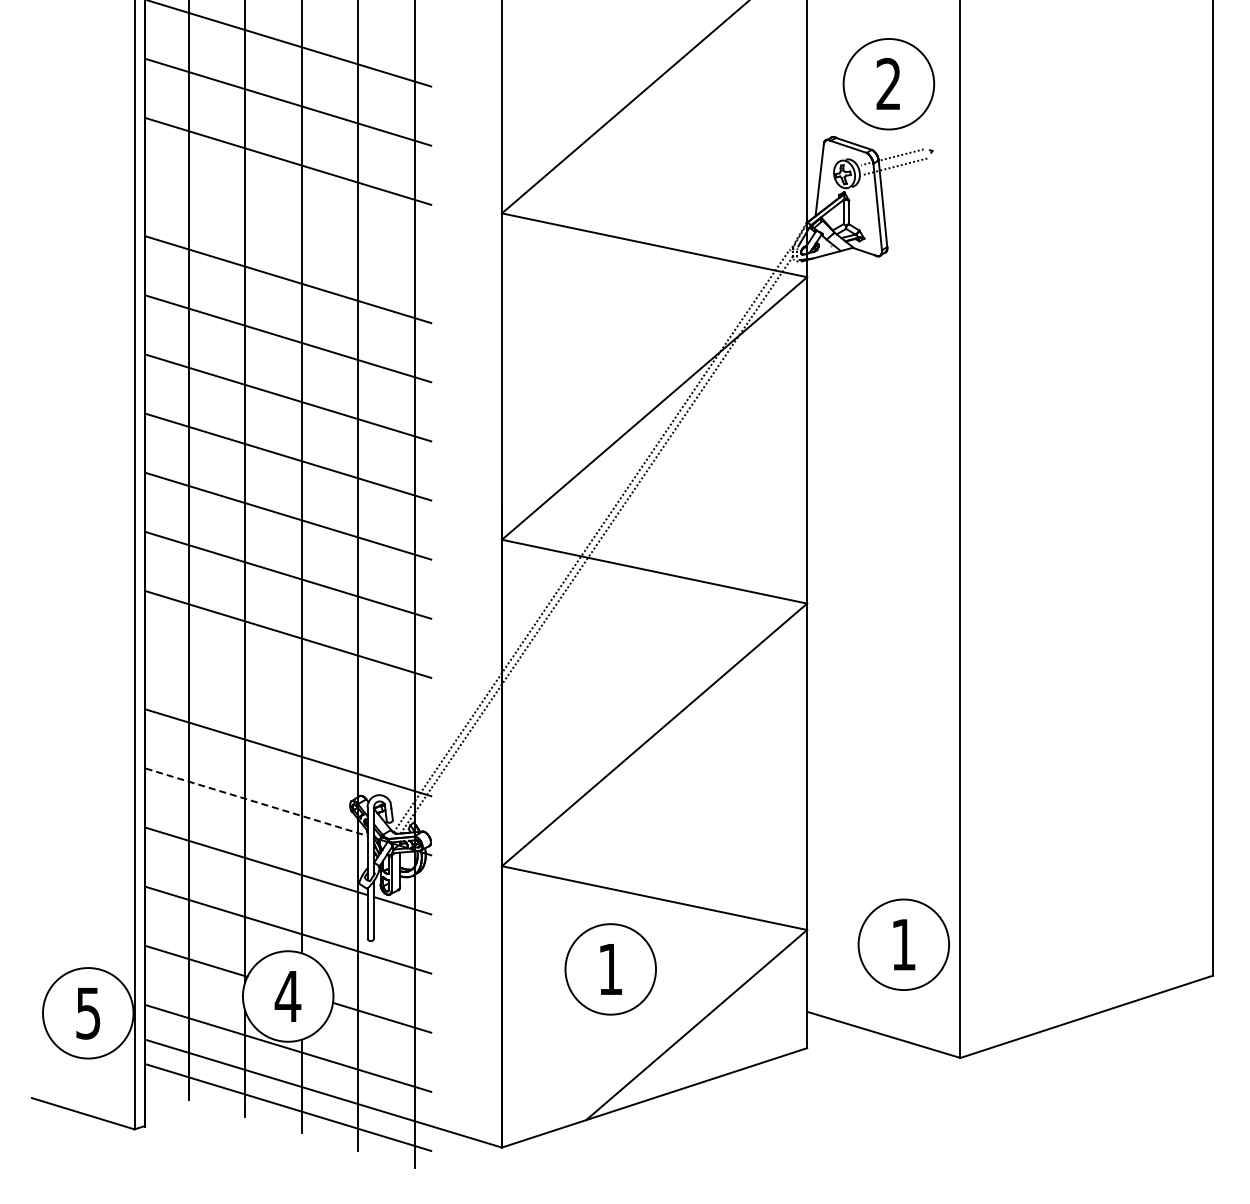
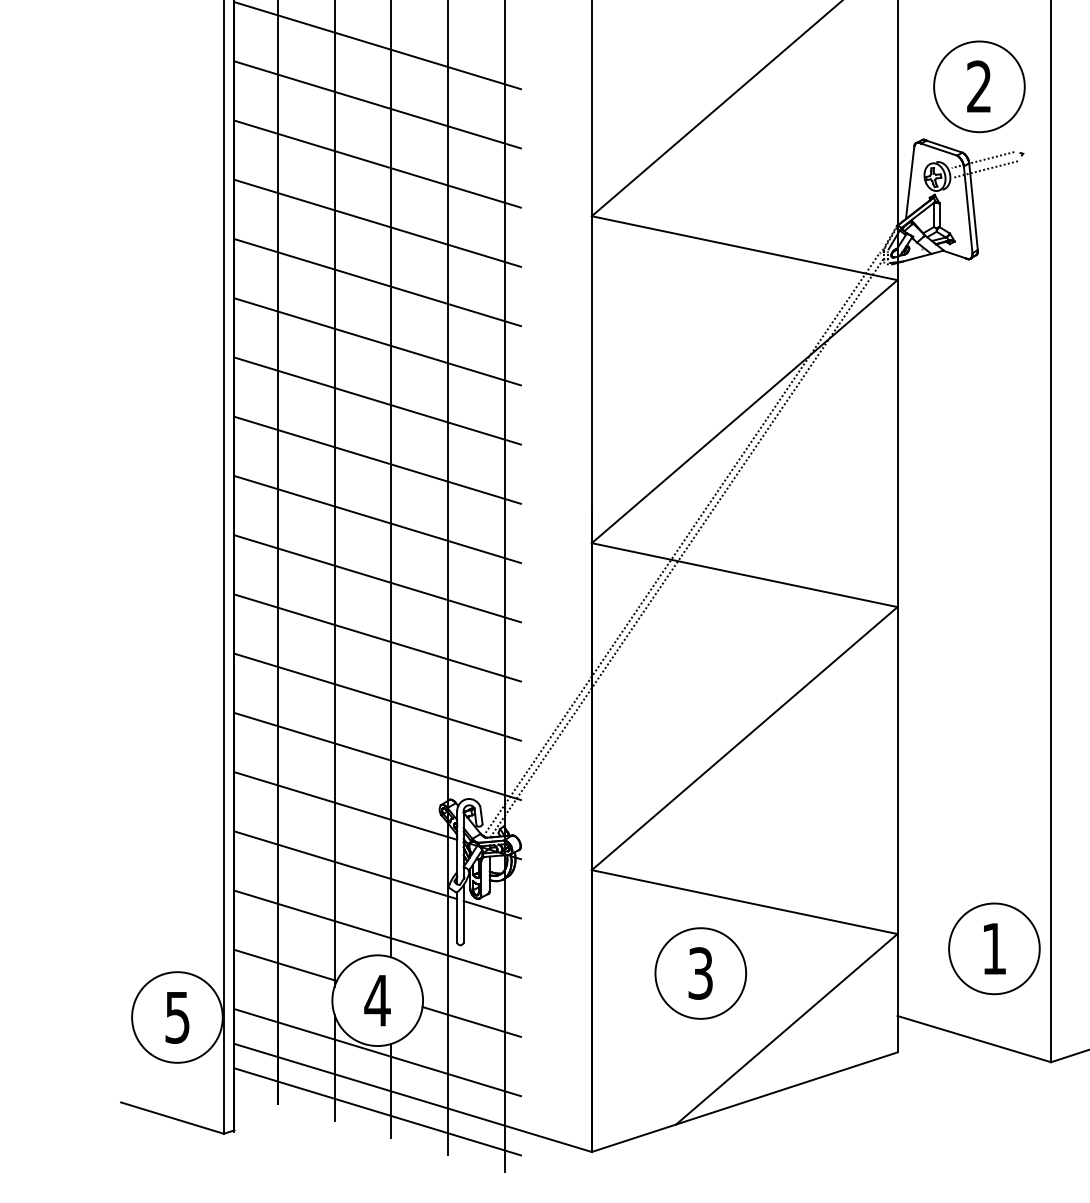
line: (288, 220) -> (378, 223), added
line: (288, 693) -> (378, 697), added
line: (256, 802) -> (345, 806), dashed -> solid
text: (610, 969) -> (700, 973), 1 -> 3

